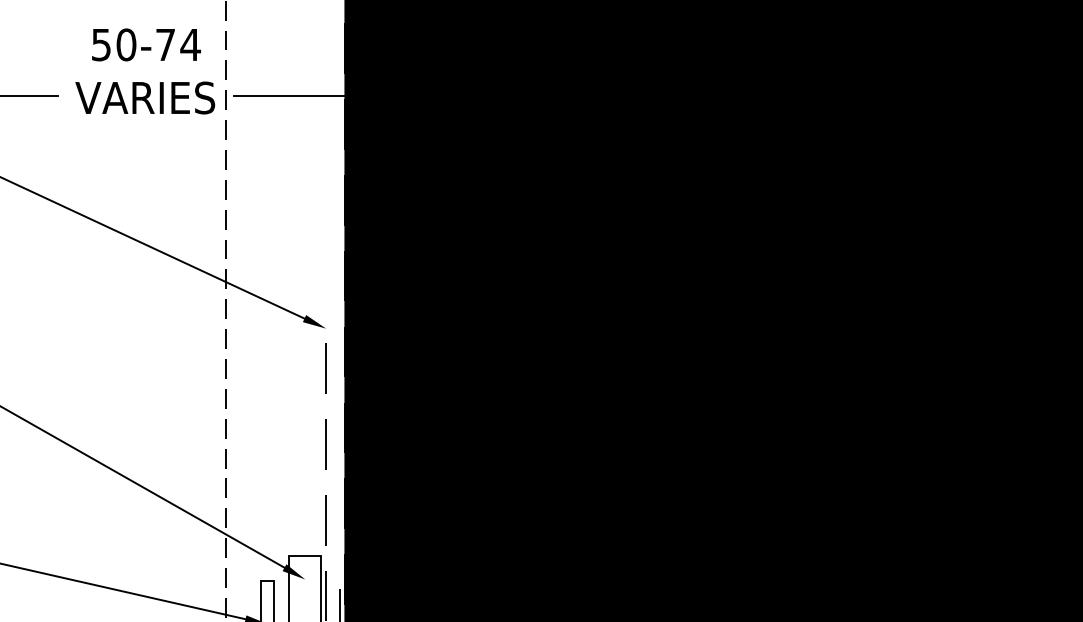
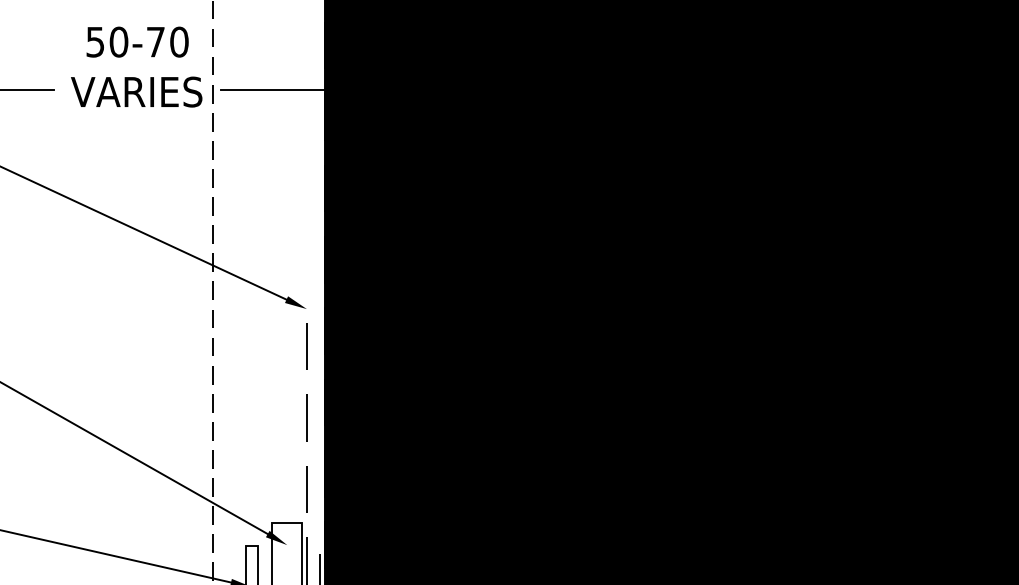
text: (190, 44) -> (179, 41), 50-74 -> 50-70

